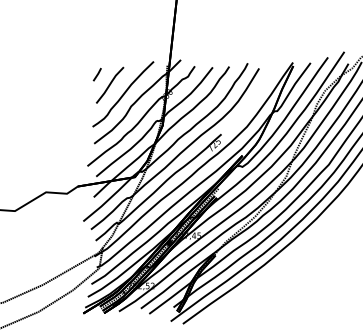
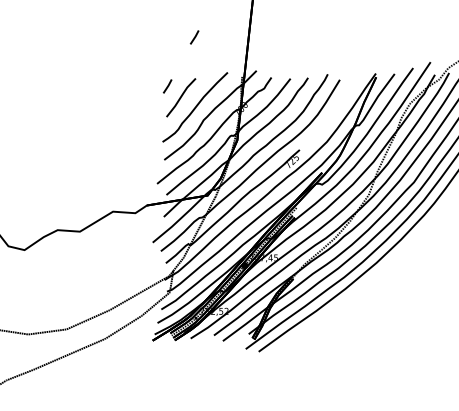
line: (122, 28) -> (194, 37), added

